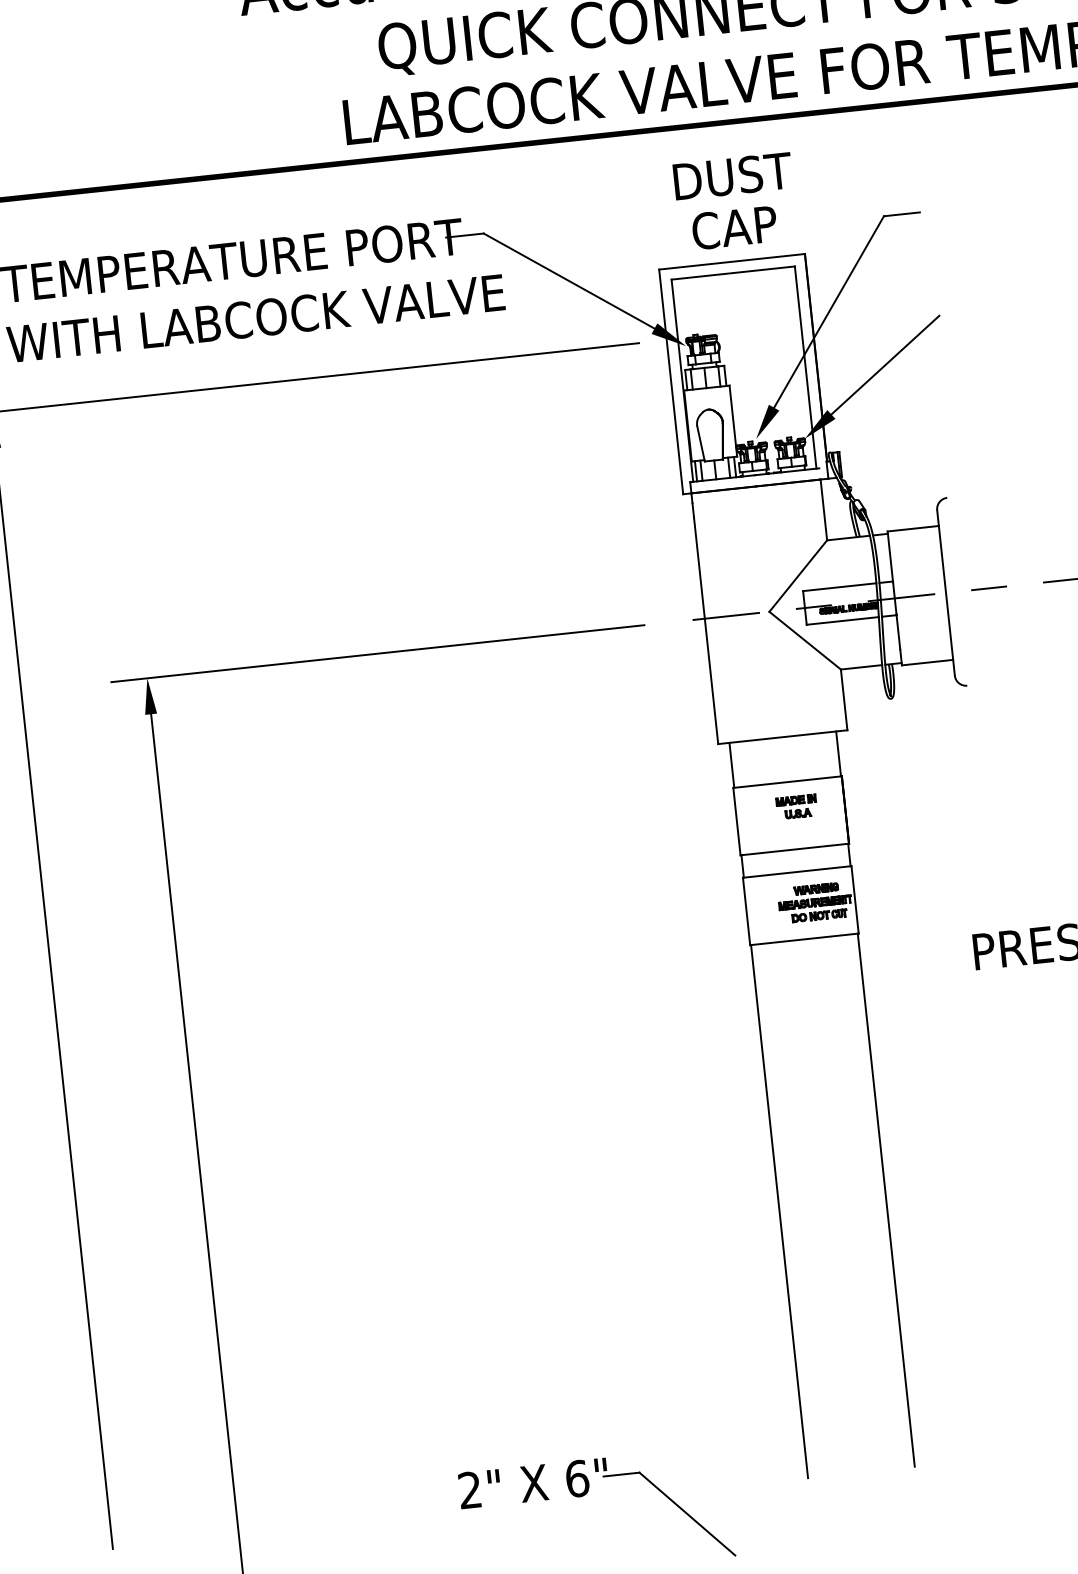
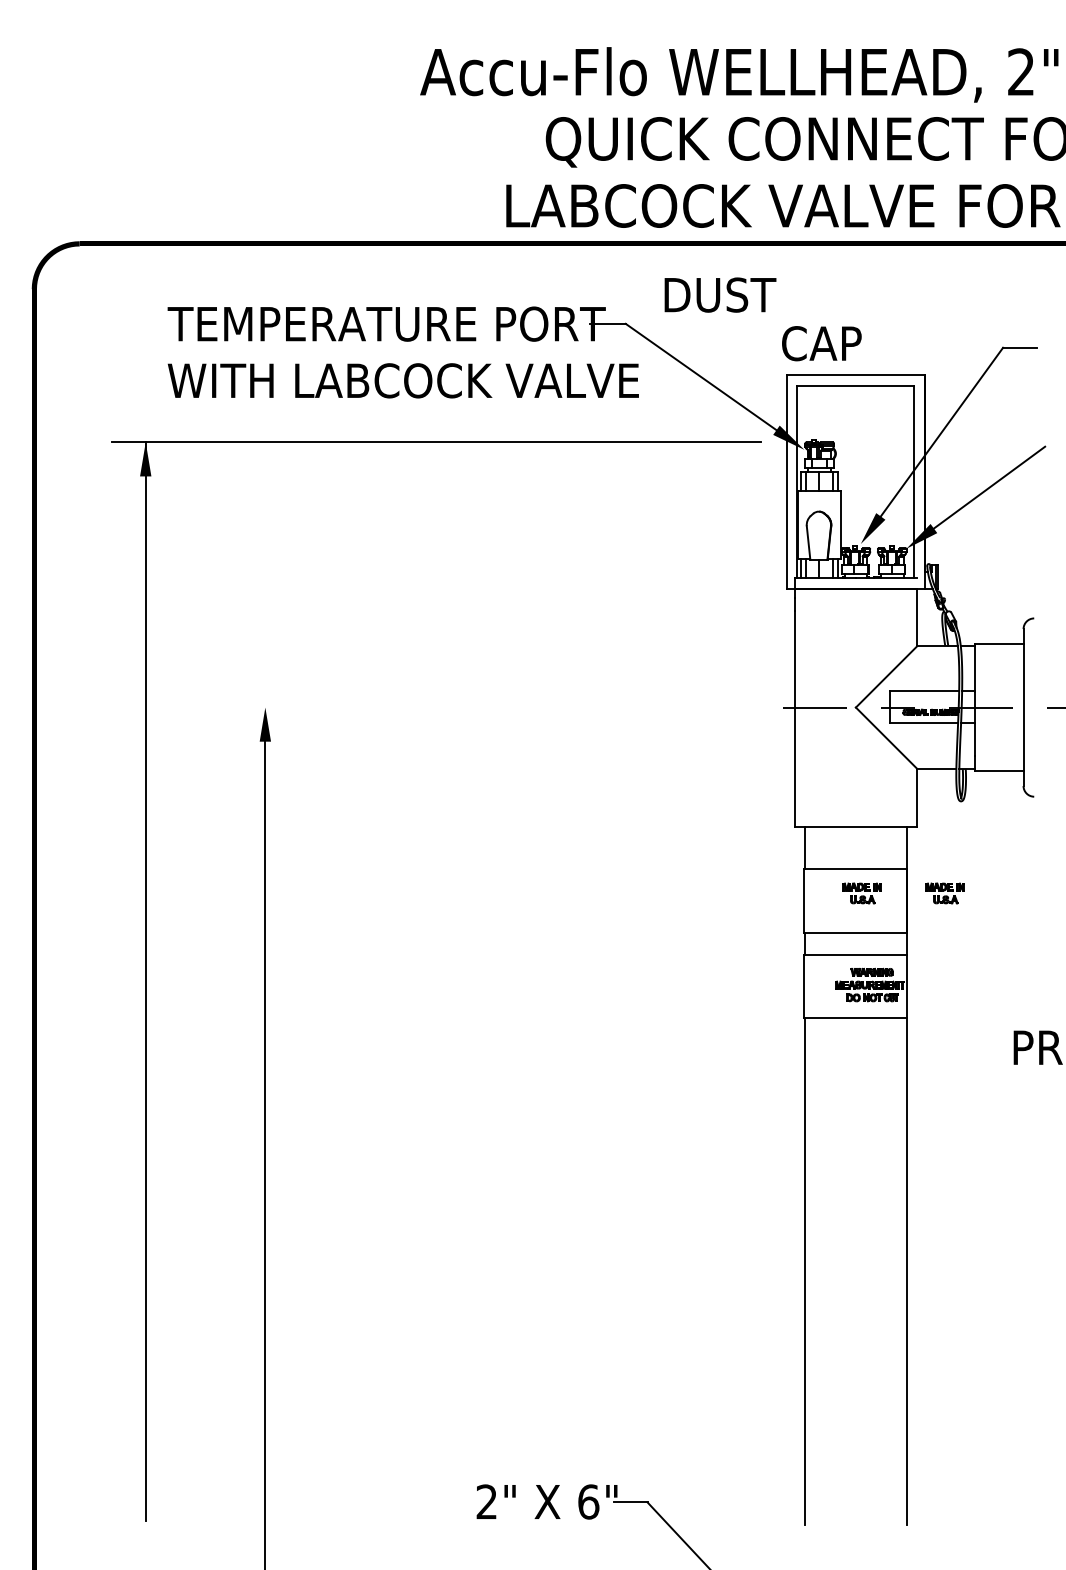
text: (733, 175) -> (720, 294), moved
text: (734, 227) -> (821, 343), moved
line: (378, 653) -> (484, 707), removed
part: (883, 797) -> (944, 893), added

